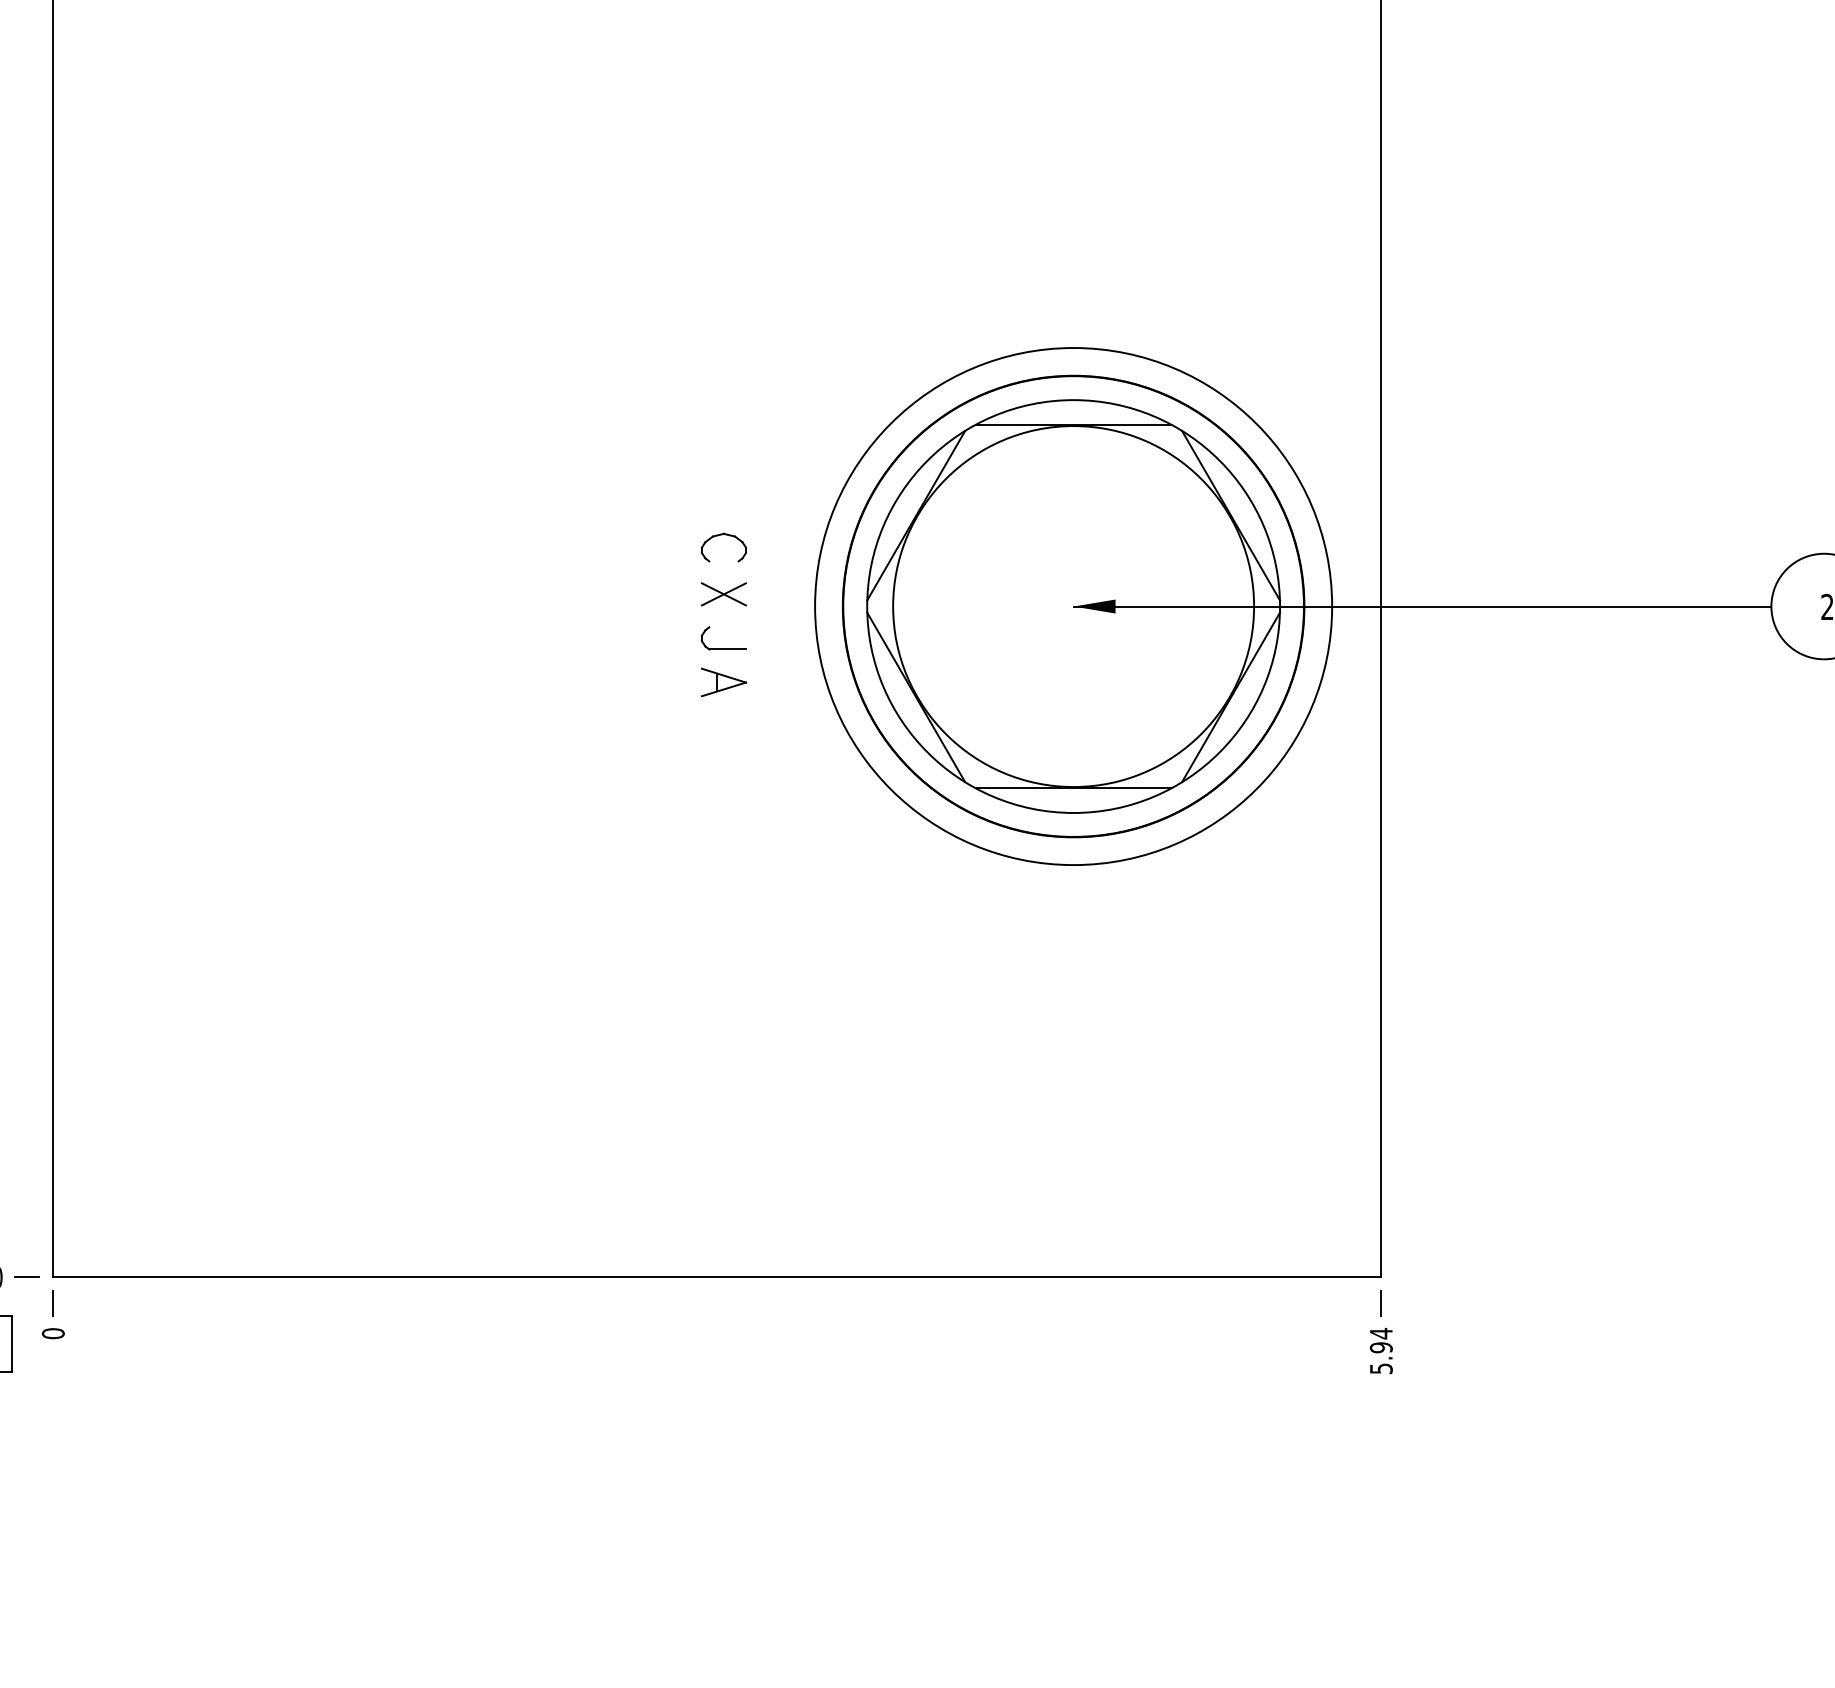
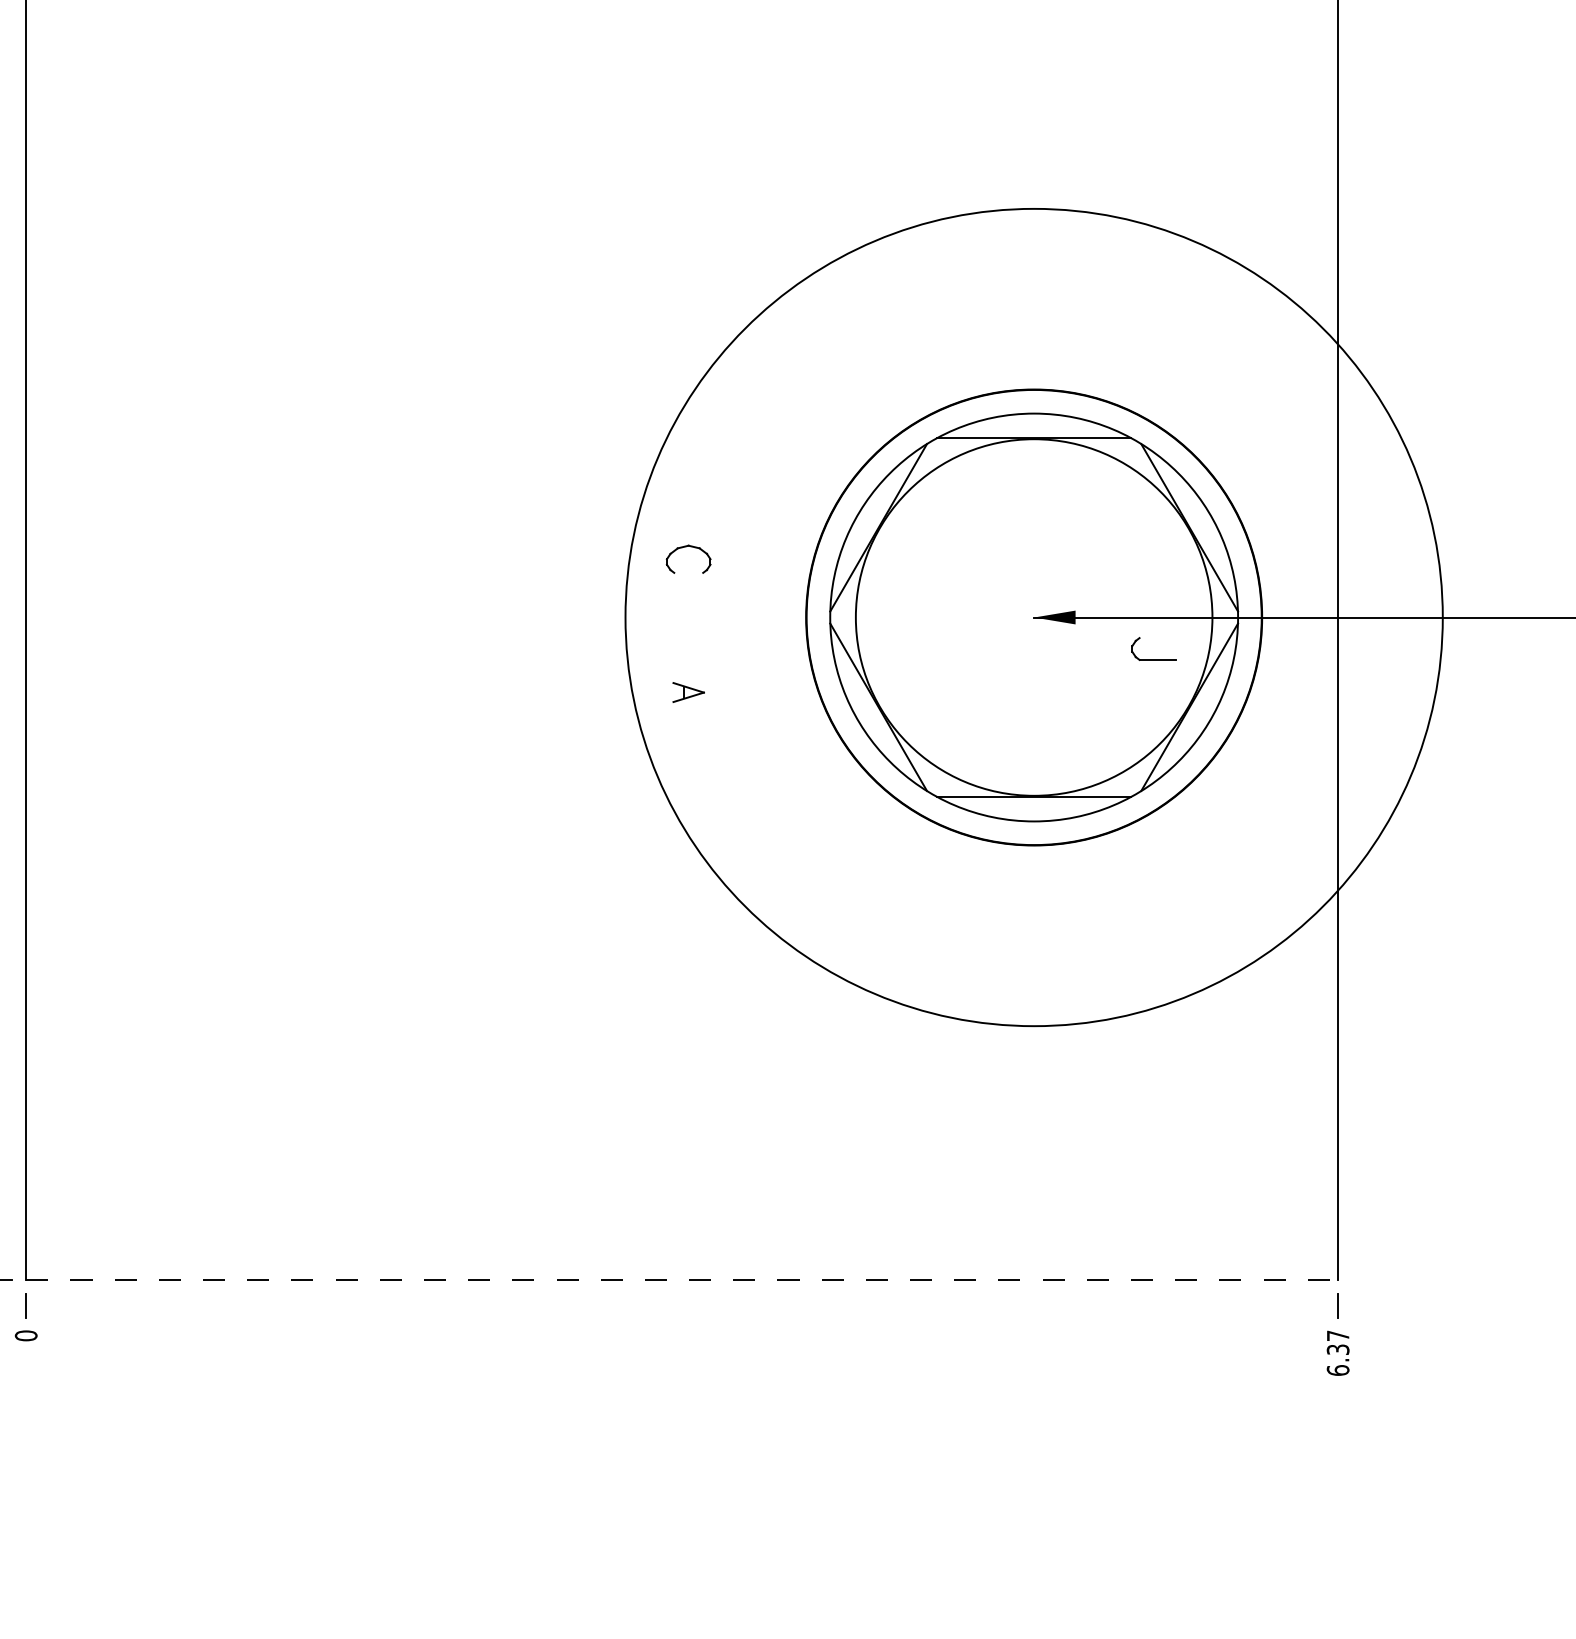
part: (723, 594) -> (688, 605), removed
circle: (1073, 606) -> (1034, 617), size x1.6
part: (723, 648) -> (1153, 658), moved
part: (723, 682) -> (688, 692), size x0.7
line: (717, 1277) -> (682, 1280), solid -> dashed
text: (1380, 1351) -> (1337, 1353), 5.94 -> 6.37

